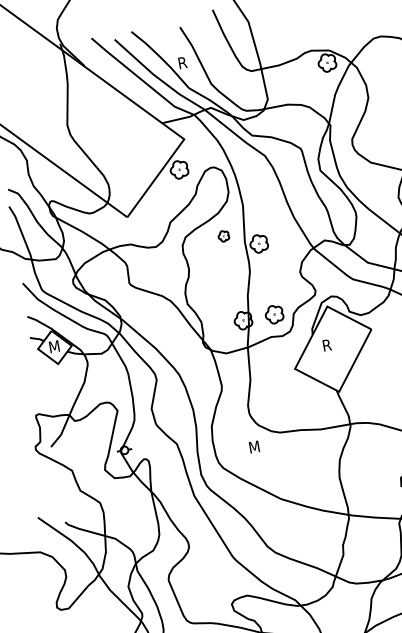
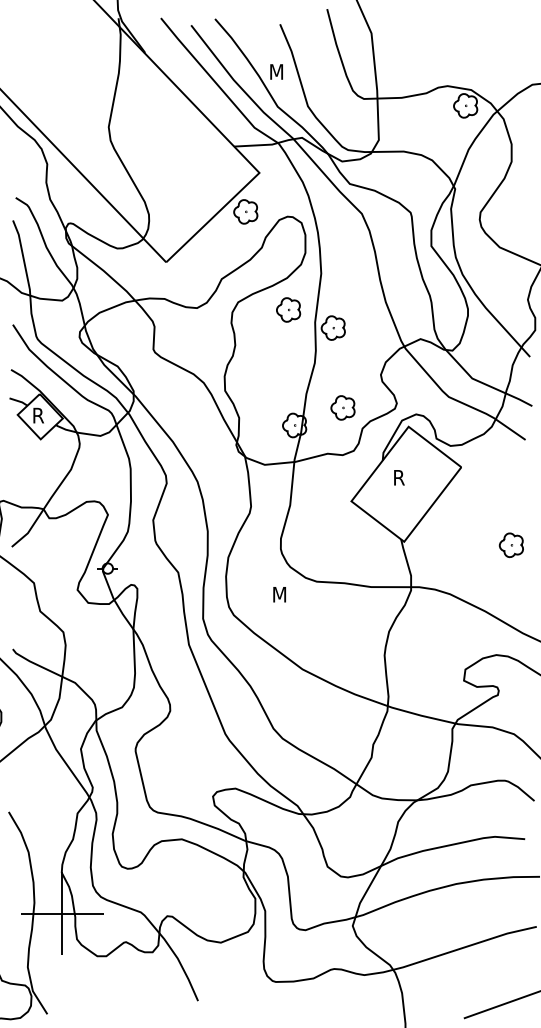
text: (184, 62) -> (277, 71), R -> M
part: (223, 236) -> (288, 309), size x1.67
part: (273, 314) -> (342, 407), moved
text: (54, 346) -> (40, 415), M -> R

